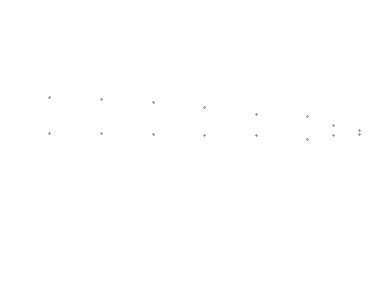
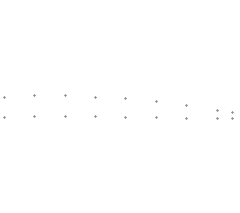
part: (308, 129) -> (217, 114), size x0.62

